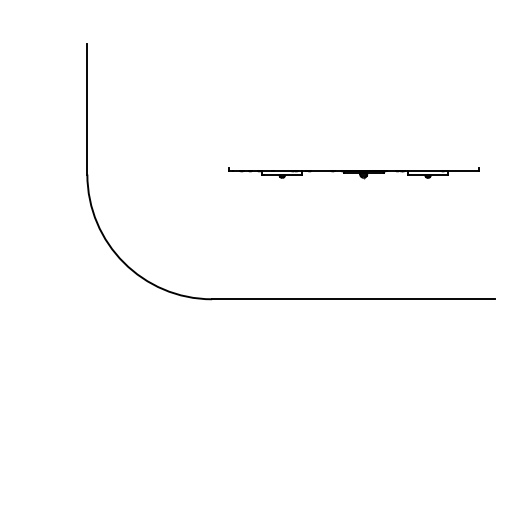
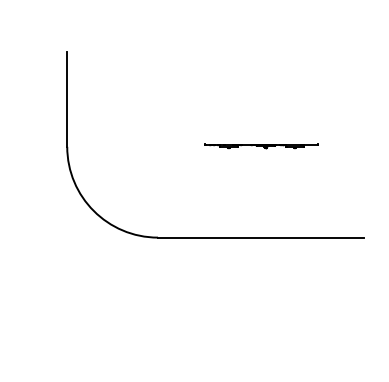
part: (354, 174) -> (261, 146), size x0.62

